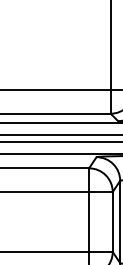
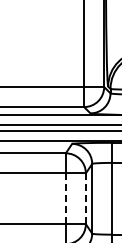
line: (88, 221) -> (65, 198), solid -> dashed
line: (112, 222) -> (85, 199), solid -> dashed

